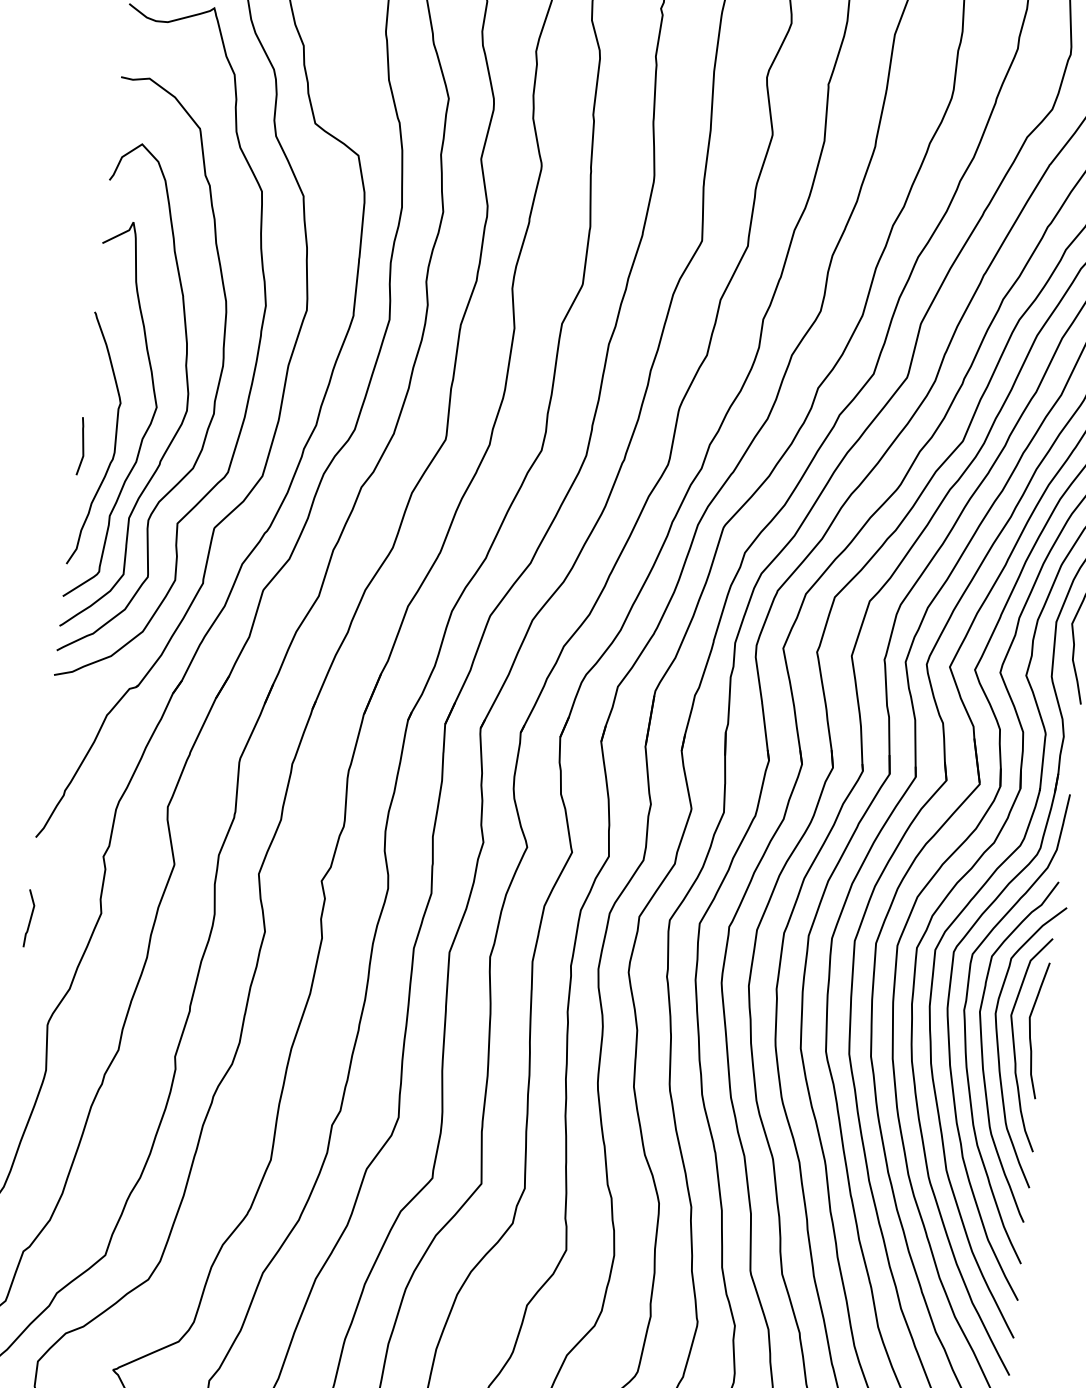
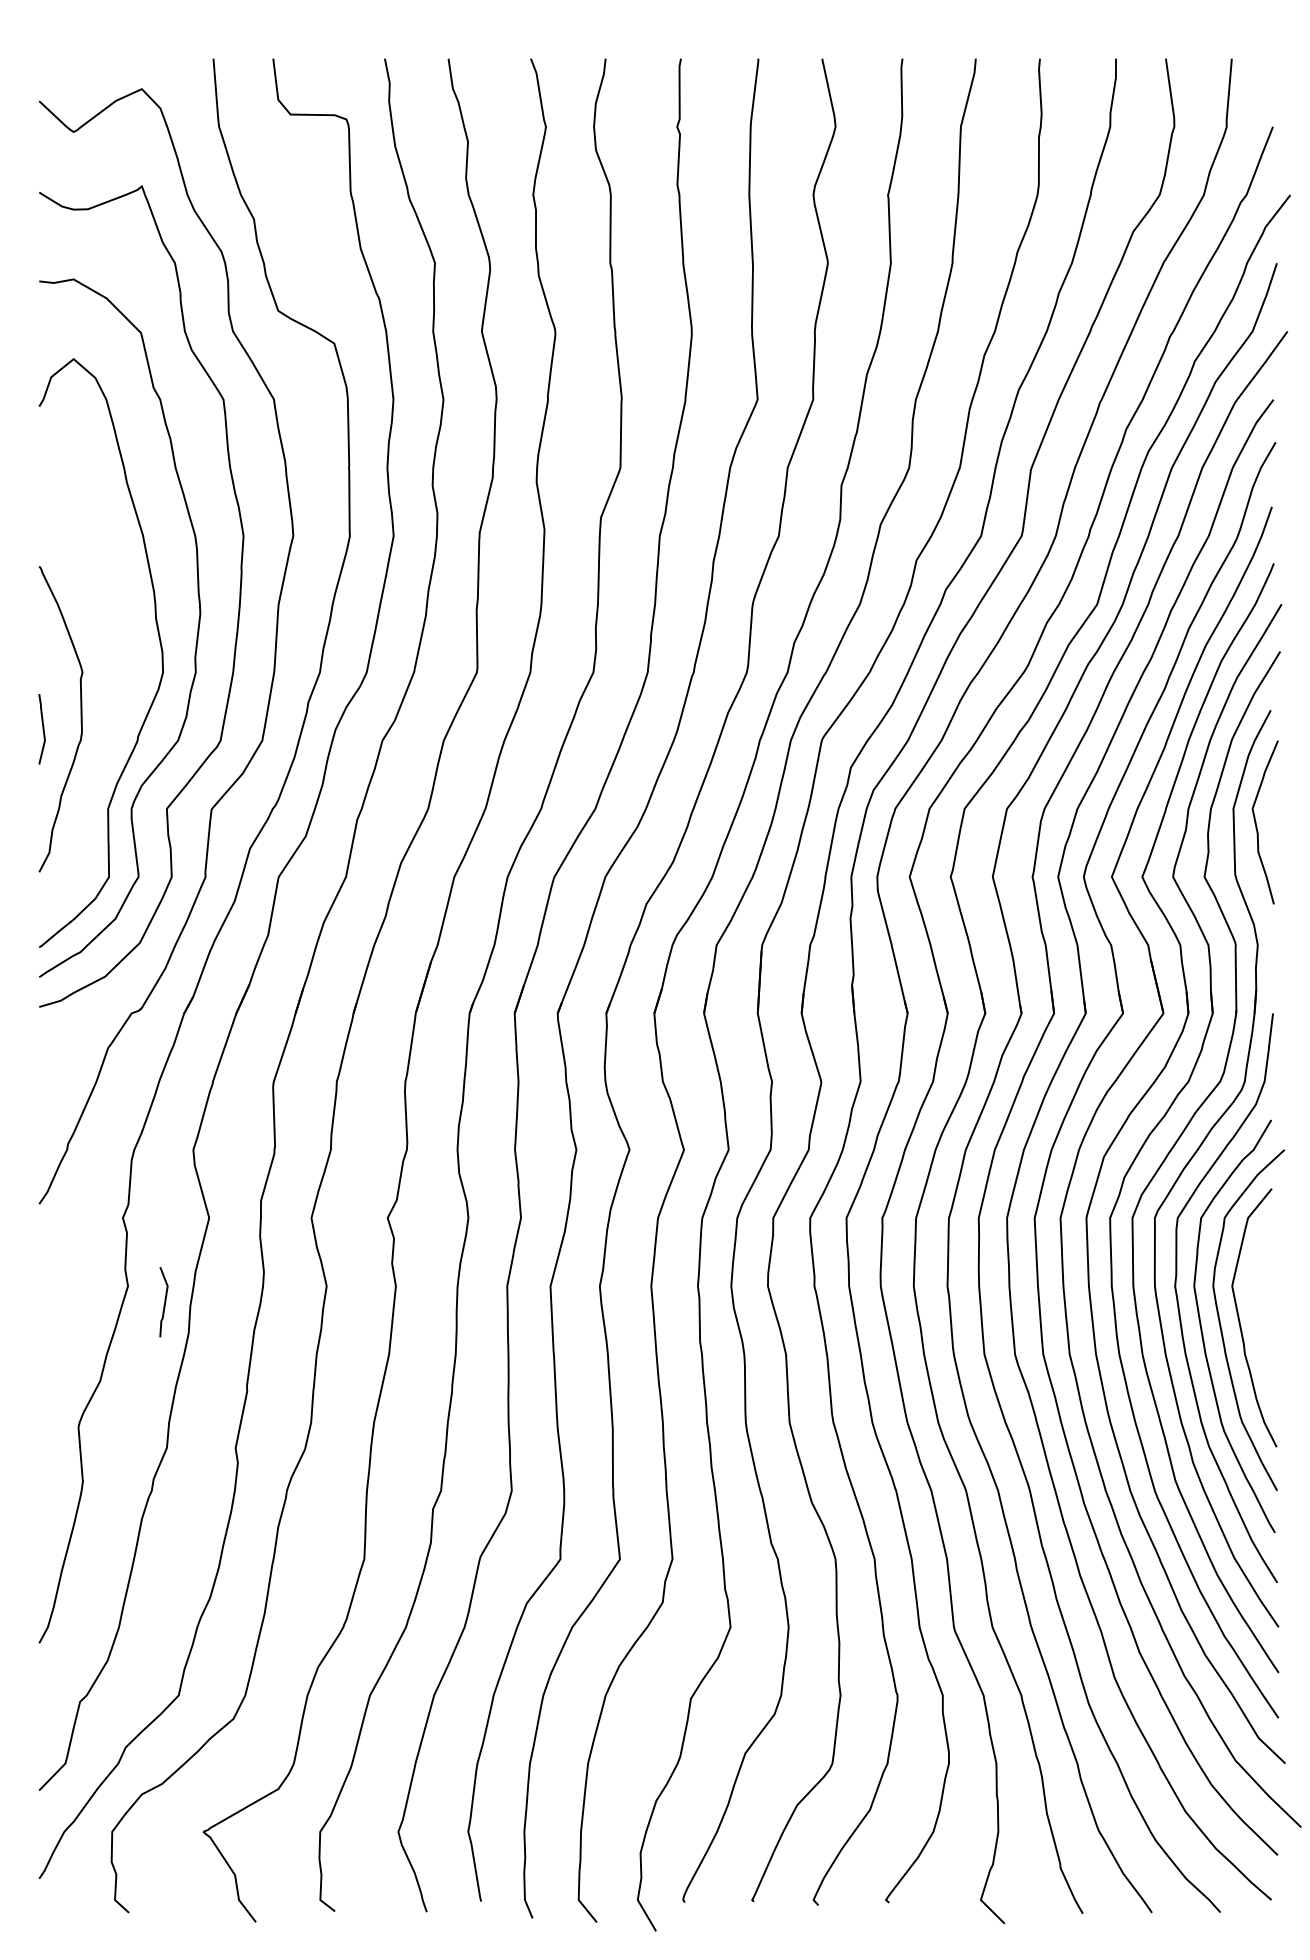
curve: (149, 424) -> (119, 694), removed
line: (30, 918) -> (164, 1302), moved
curve: (1030, 1029) -> (1257, 1300), removed

